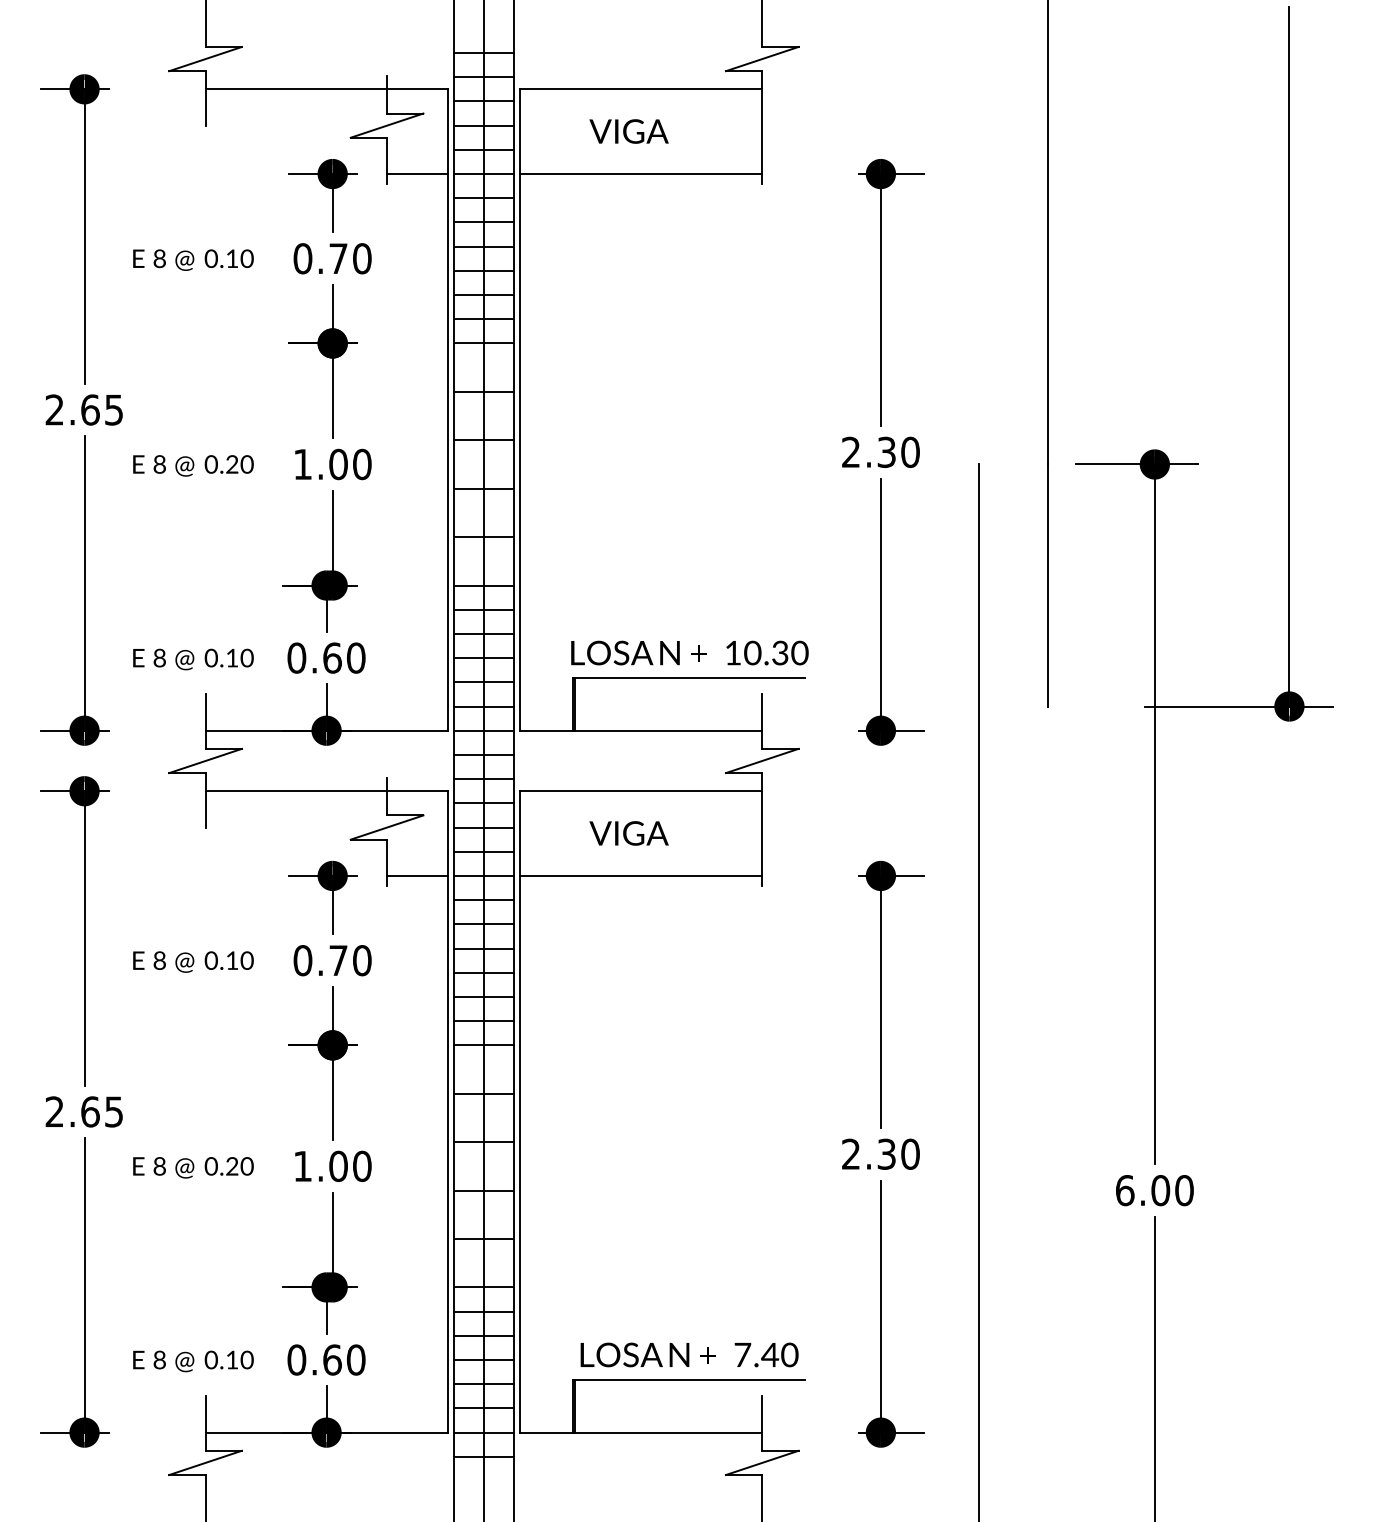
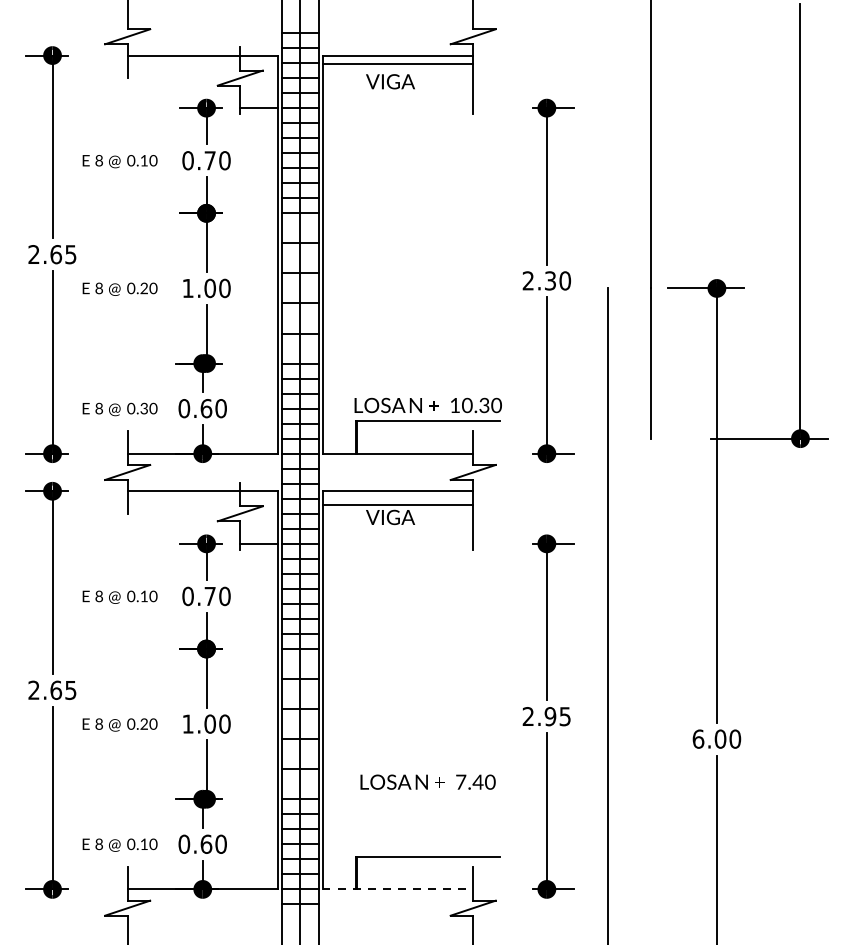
line: (640, 174) -> (397, 64), moved
text: (231, 657) -> (143, 408), 0.10 -> 0.30
line: (640, 875) -> (397, 504), moved
text: (898, 1154) -> (557, 716), 2.30 -> 2.95
text: (688, 1353) -> (427, 781), moved
line: (641, 1432) -> (398, 889), solid -> dashed

